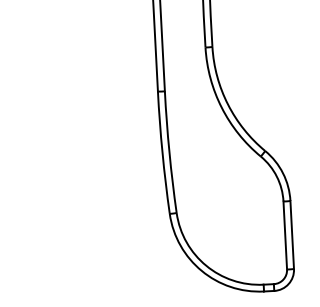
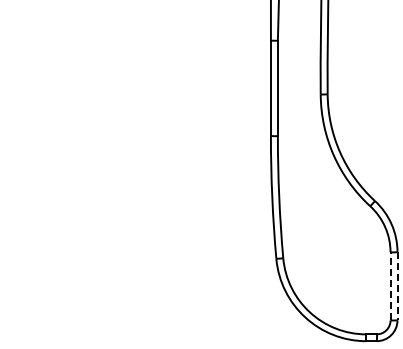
line: (285, 234) -> (390, 285), solid -> dashed
line: (292, 235) -> (397, 286), solid -> dashed

